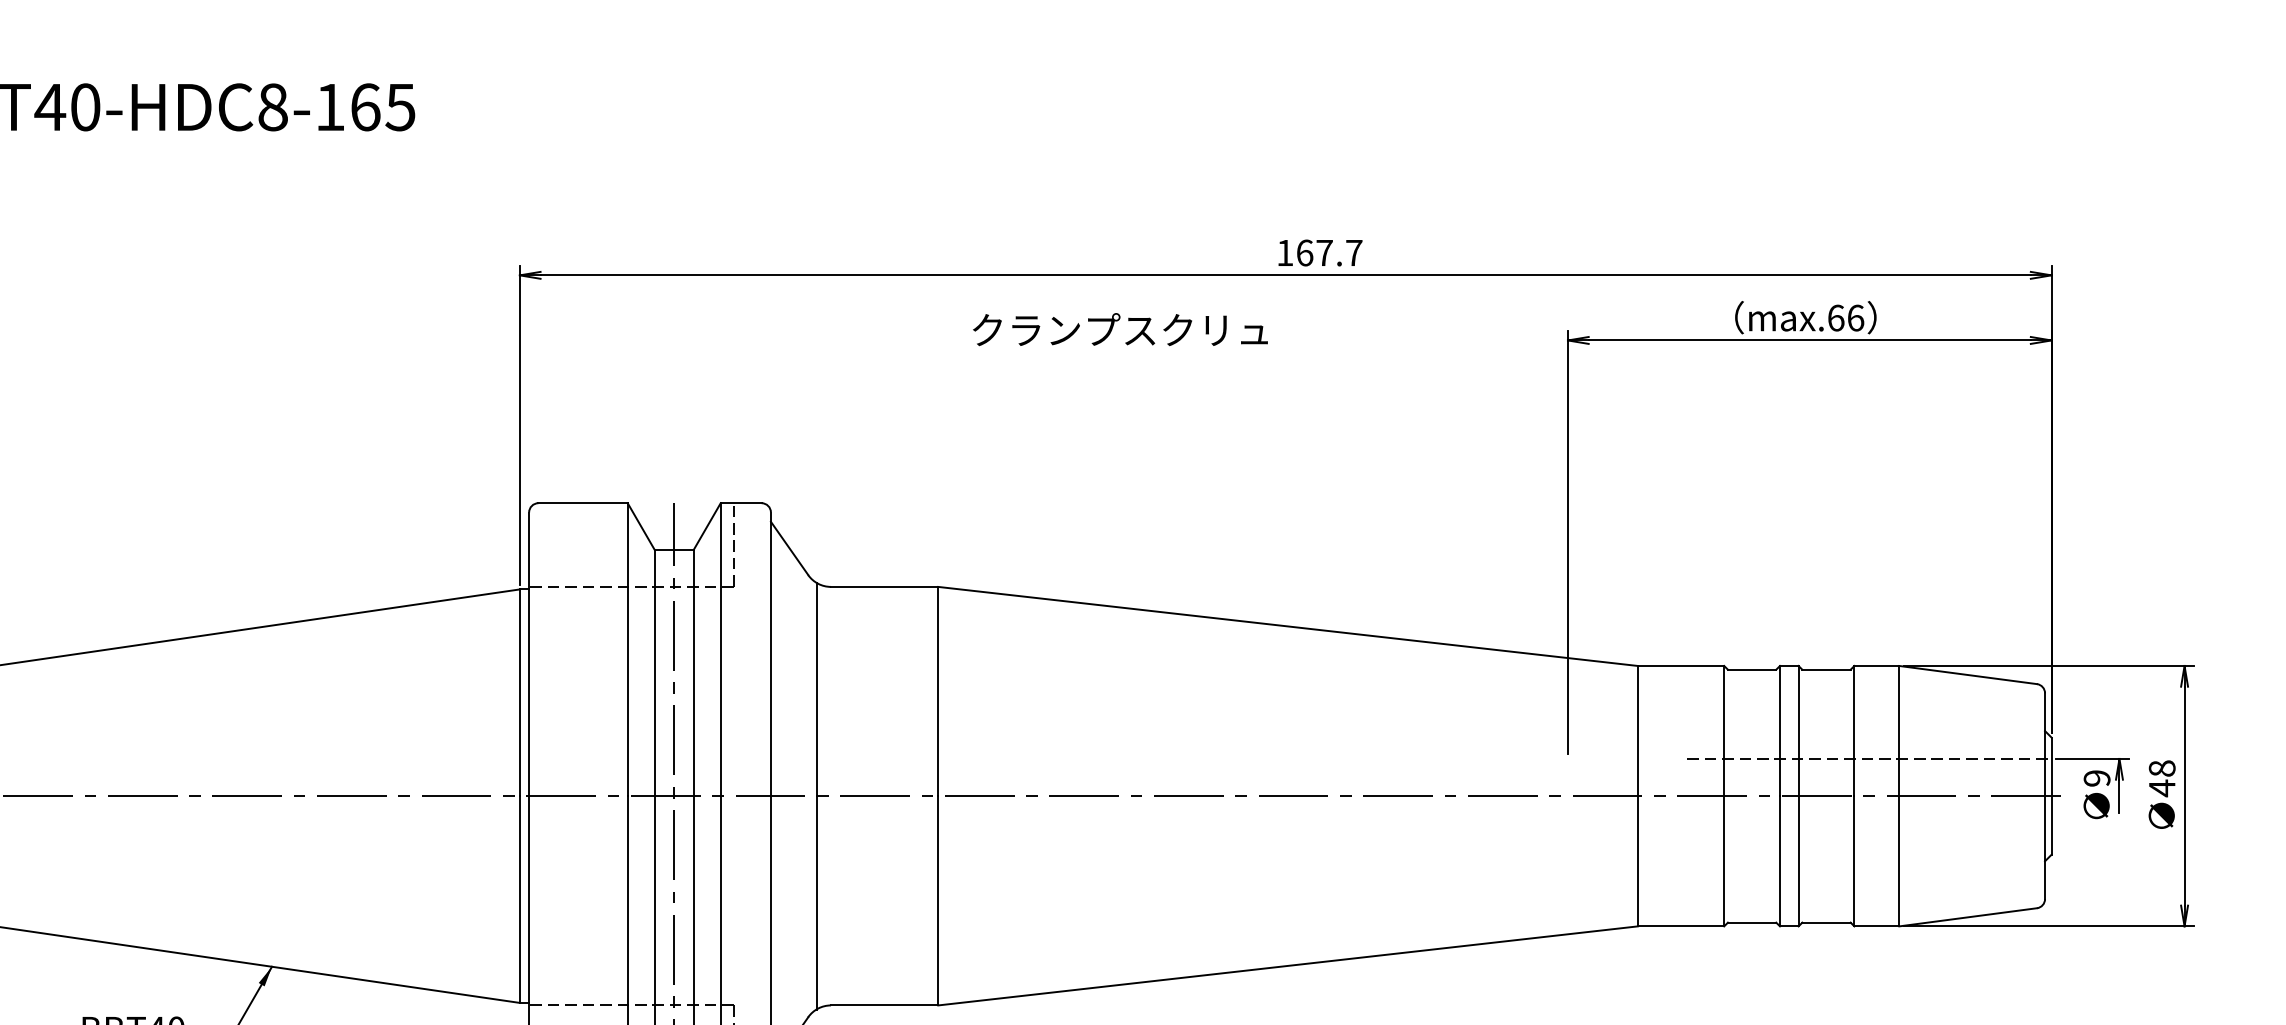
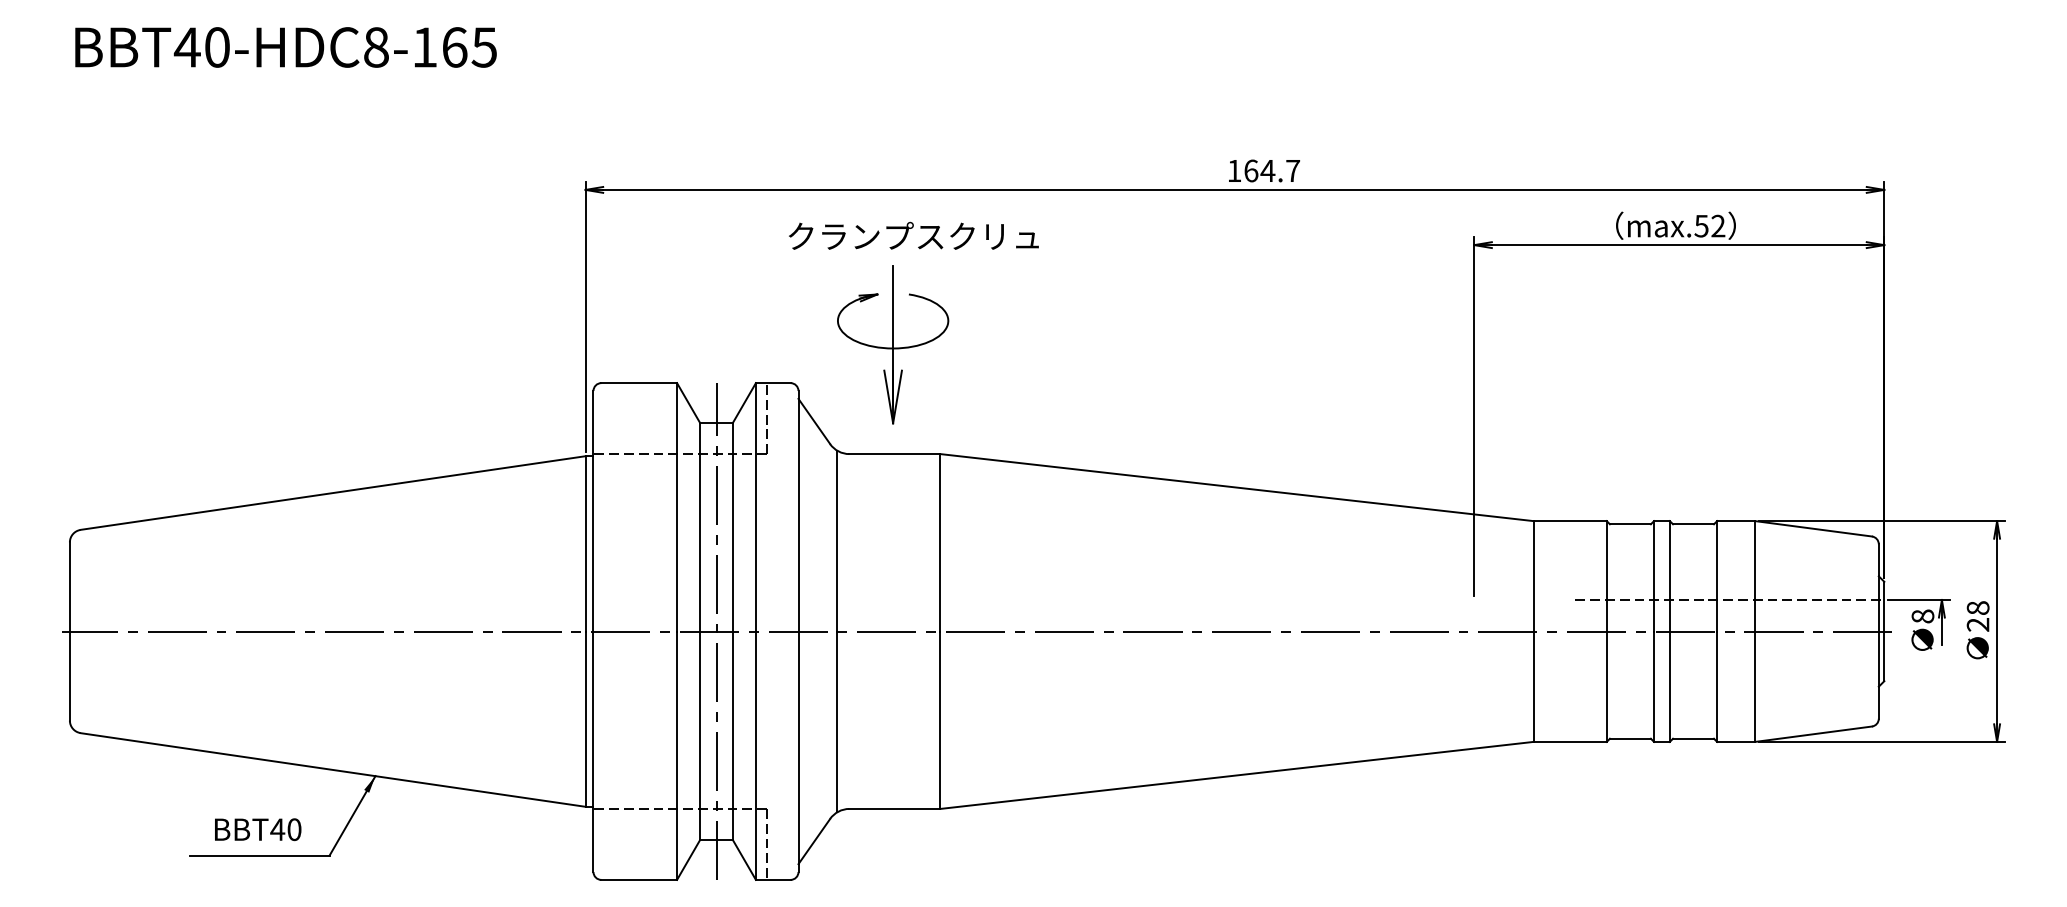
text: (1324, 252) -> (1267, 170), 167.7 -> 164.7
text: (1845, 317) -> (1709, 225), max.66 -> max.52
text: (1120, 329) -> (913, 235), moved
part: (882, 457) -> (893, 344), added
text: (2096, 778) -> (1922, 616), 9 -> 8
text: (2161, 787) -> (1977, 624), 48 -> 28

